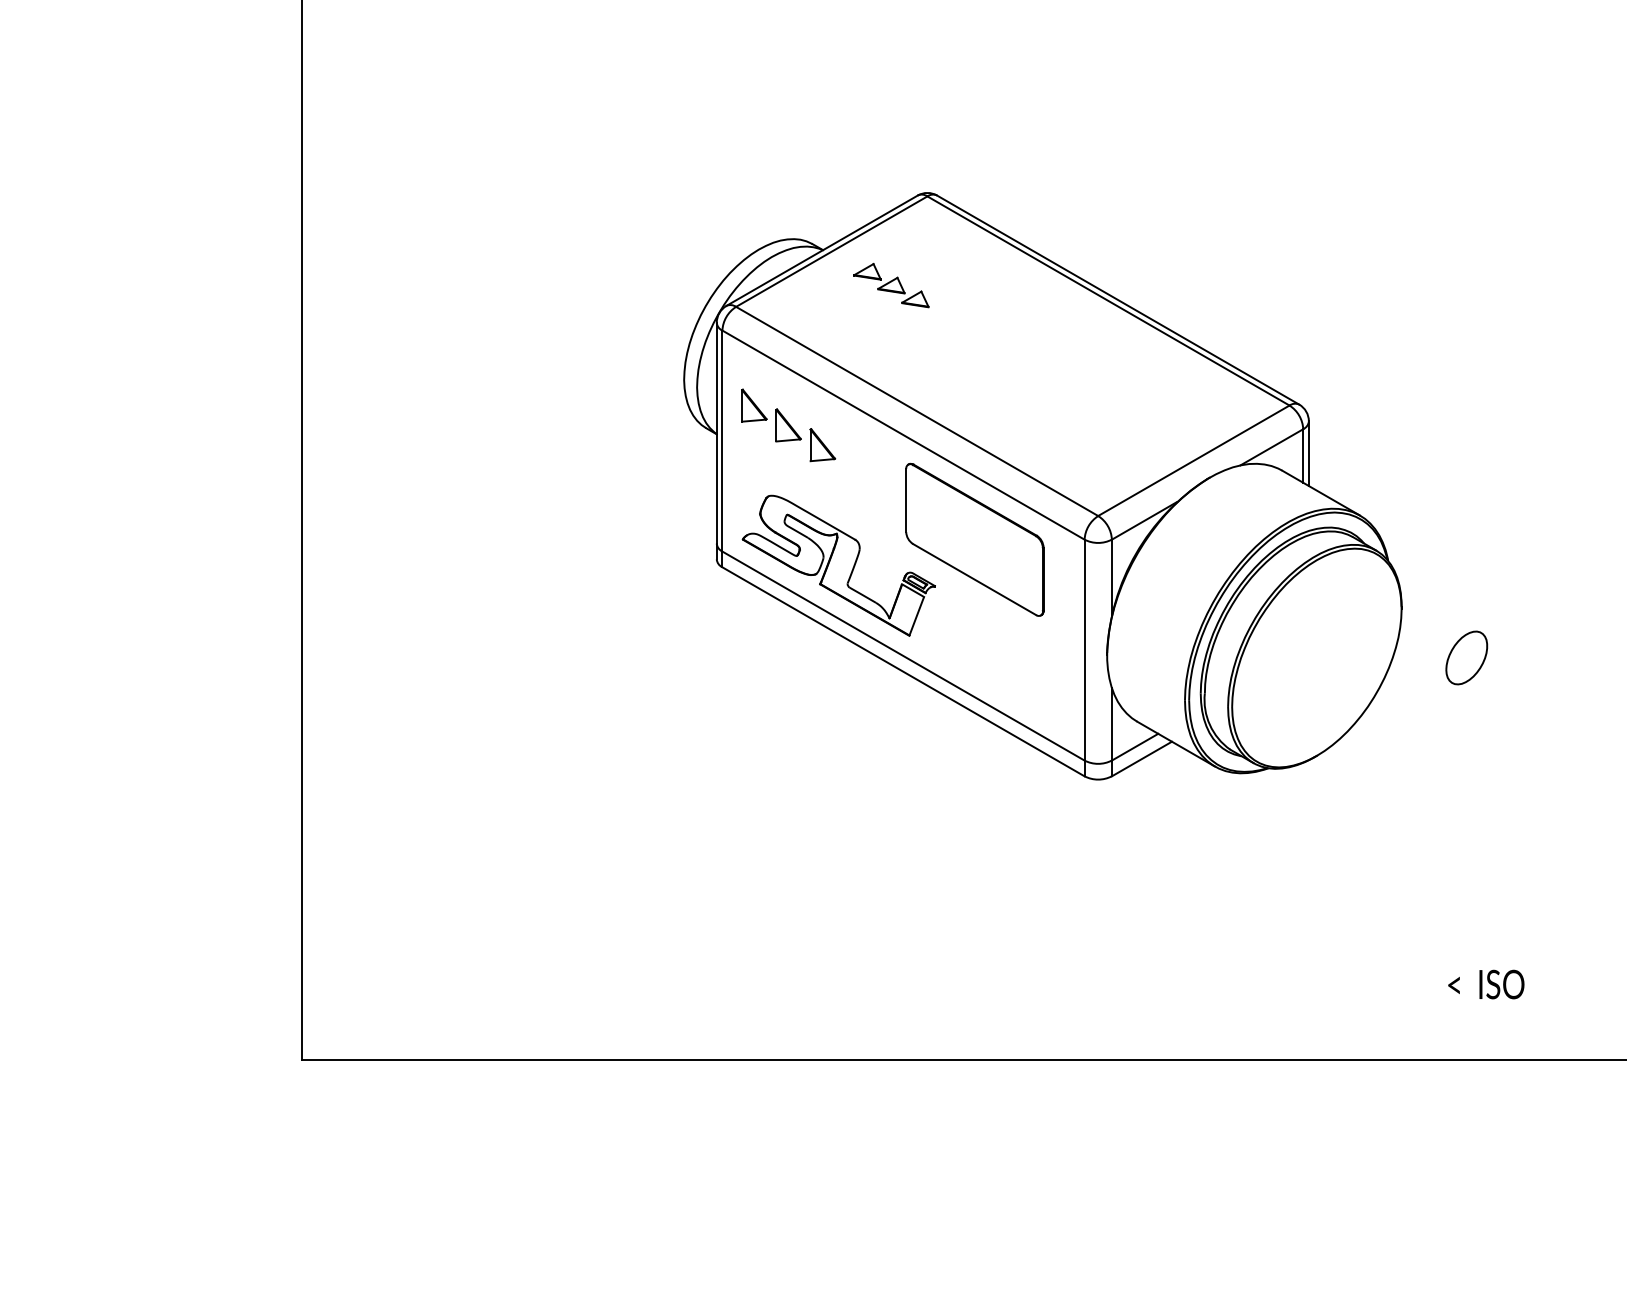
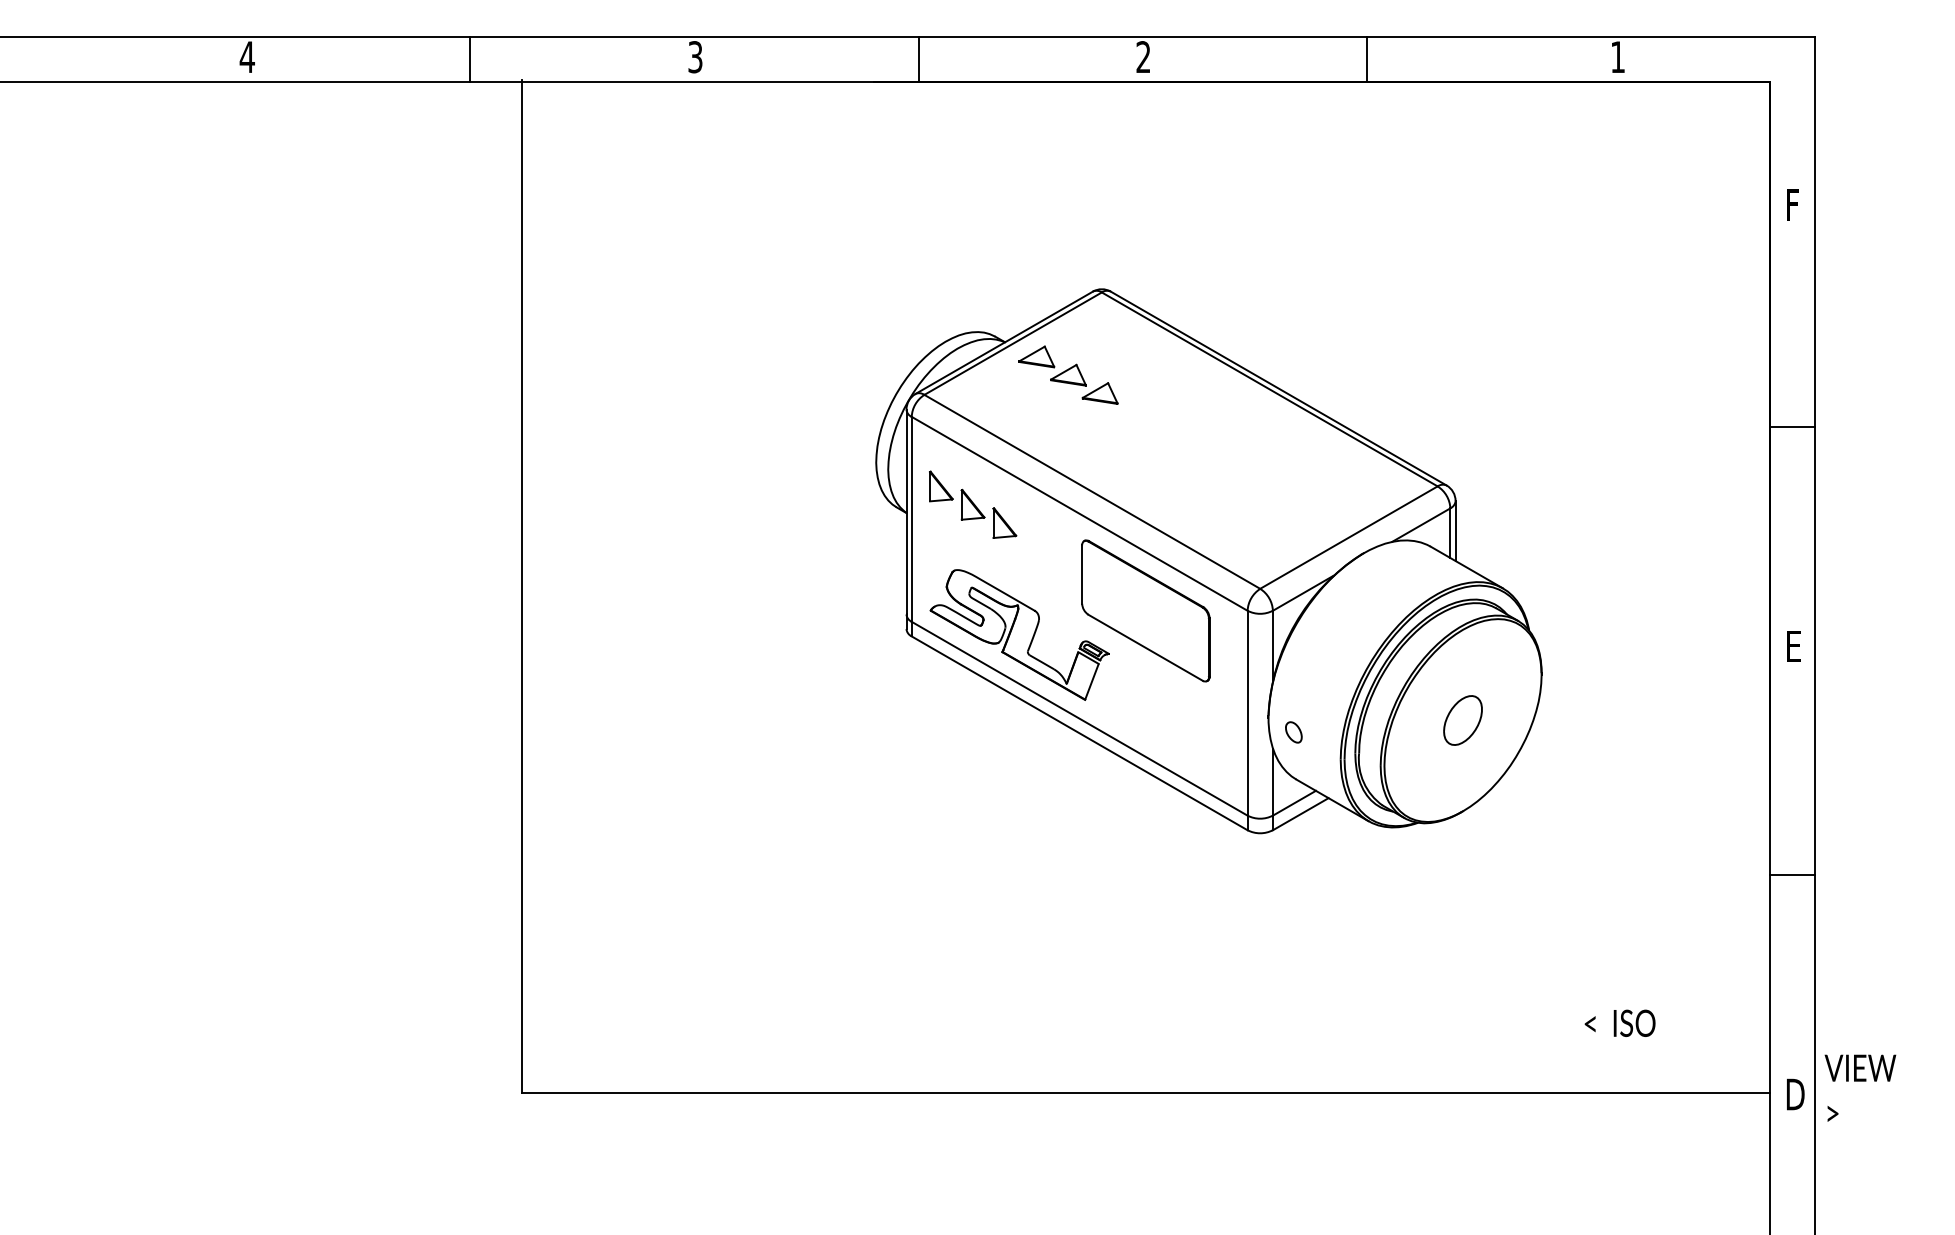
part: (891, 284) -> (1068, 374), size x1.43
part: (1466, 657) -> (1462, 720), moved
part: (1134, 670) -> (1293, 732), added

